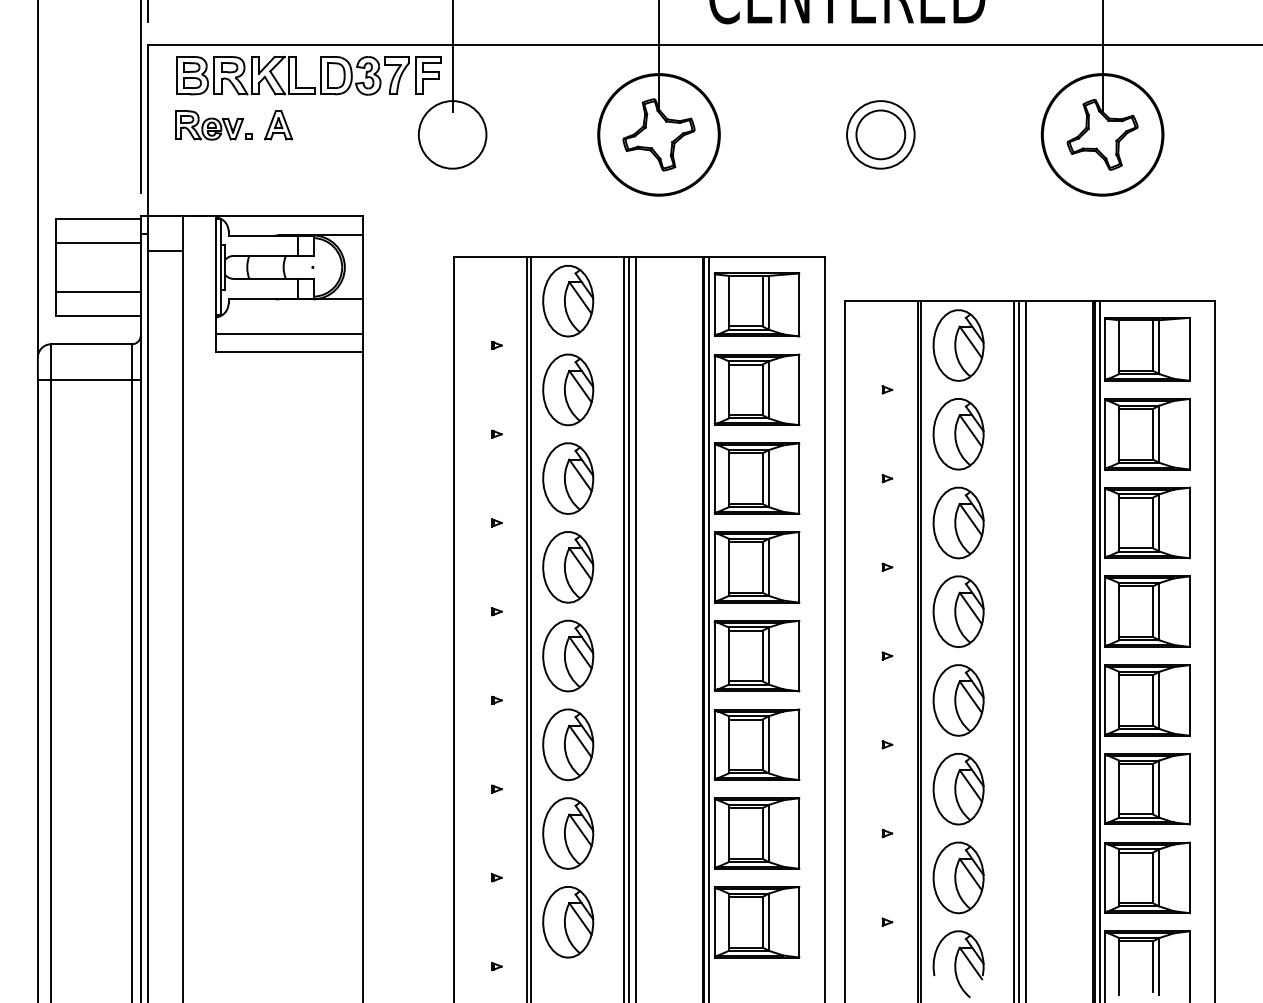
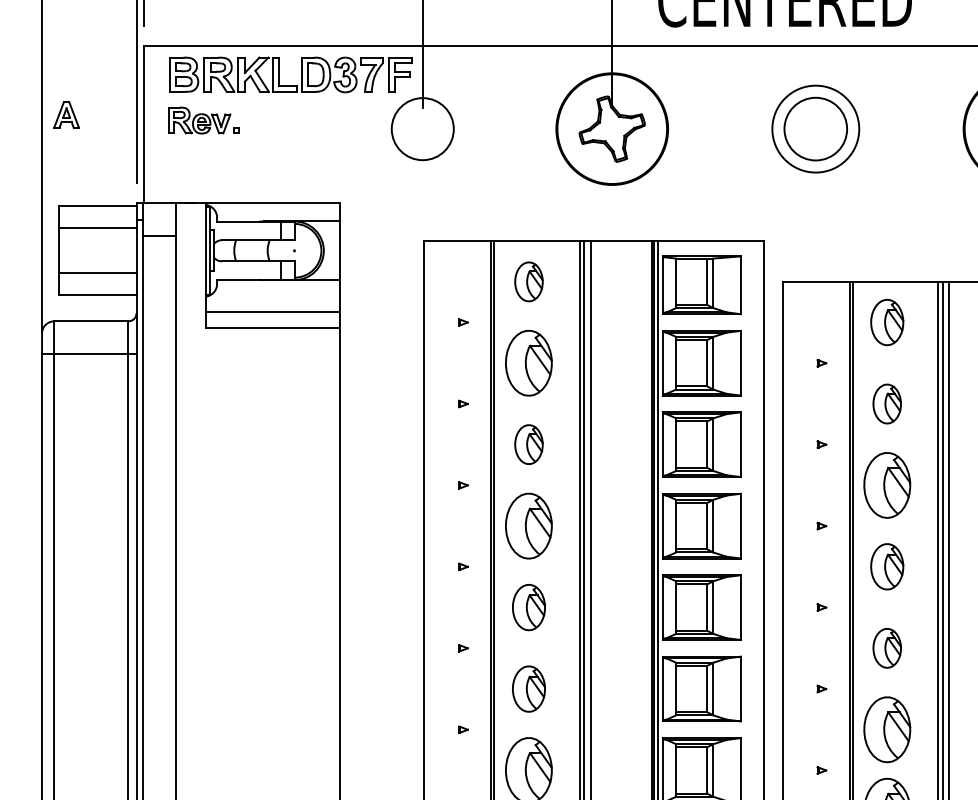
part: (278, 125) -> (66, 115), moved
part: (880, 134) -> (815, 128), size x1.4
part: (568, 301) -> (529, 282), size x0.6
part: (958, 345) -> (887, 322), size x0.7
part: (958, 434) -> (887, 404), size x0.6
part: (568, 478) -> (529, 444), size x0.6
part: (958, 611) -> (887, 566), size x0.7
part: (568, 655) -> (529, 607), size x0.7
part: (958, 700) -> (887, 648), size x0.6
part: (568, 744) -> (529, 688), size x0.7

